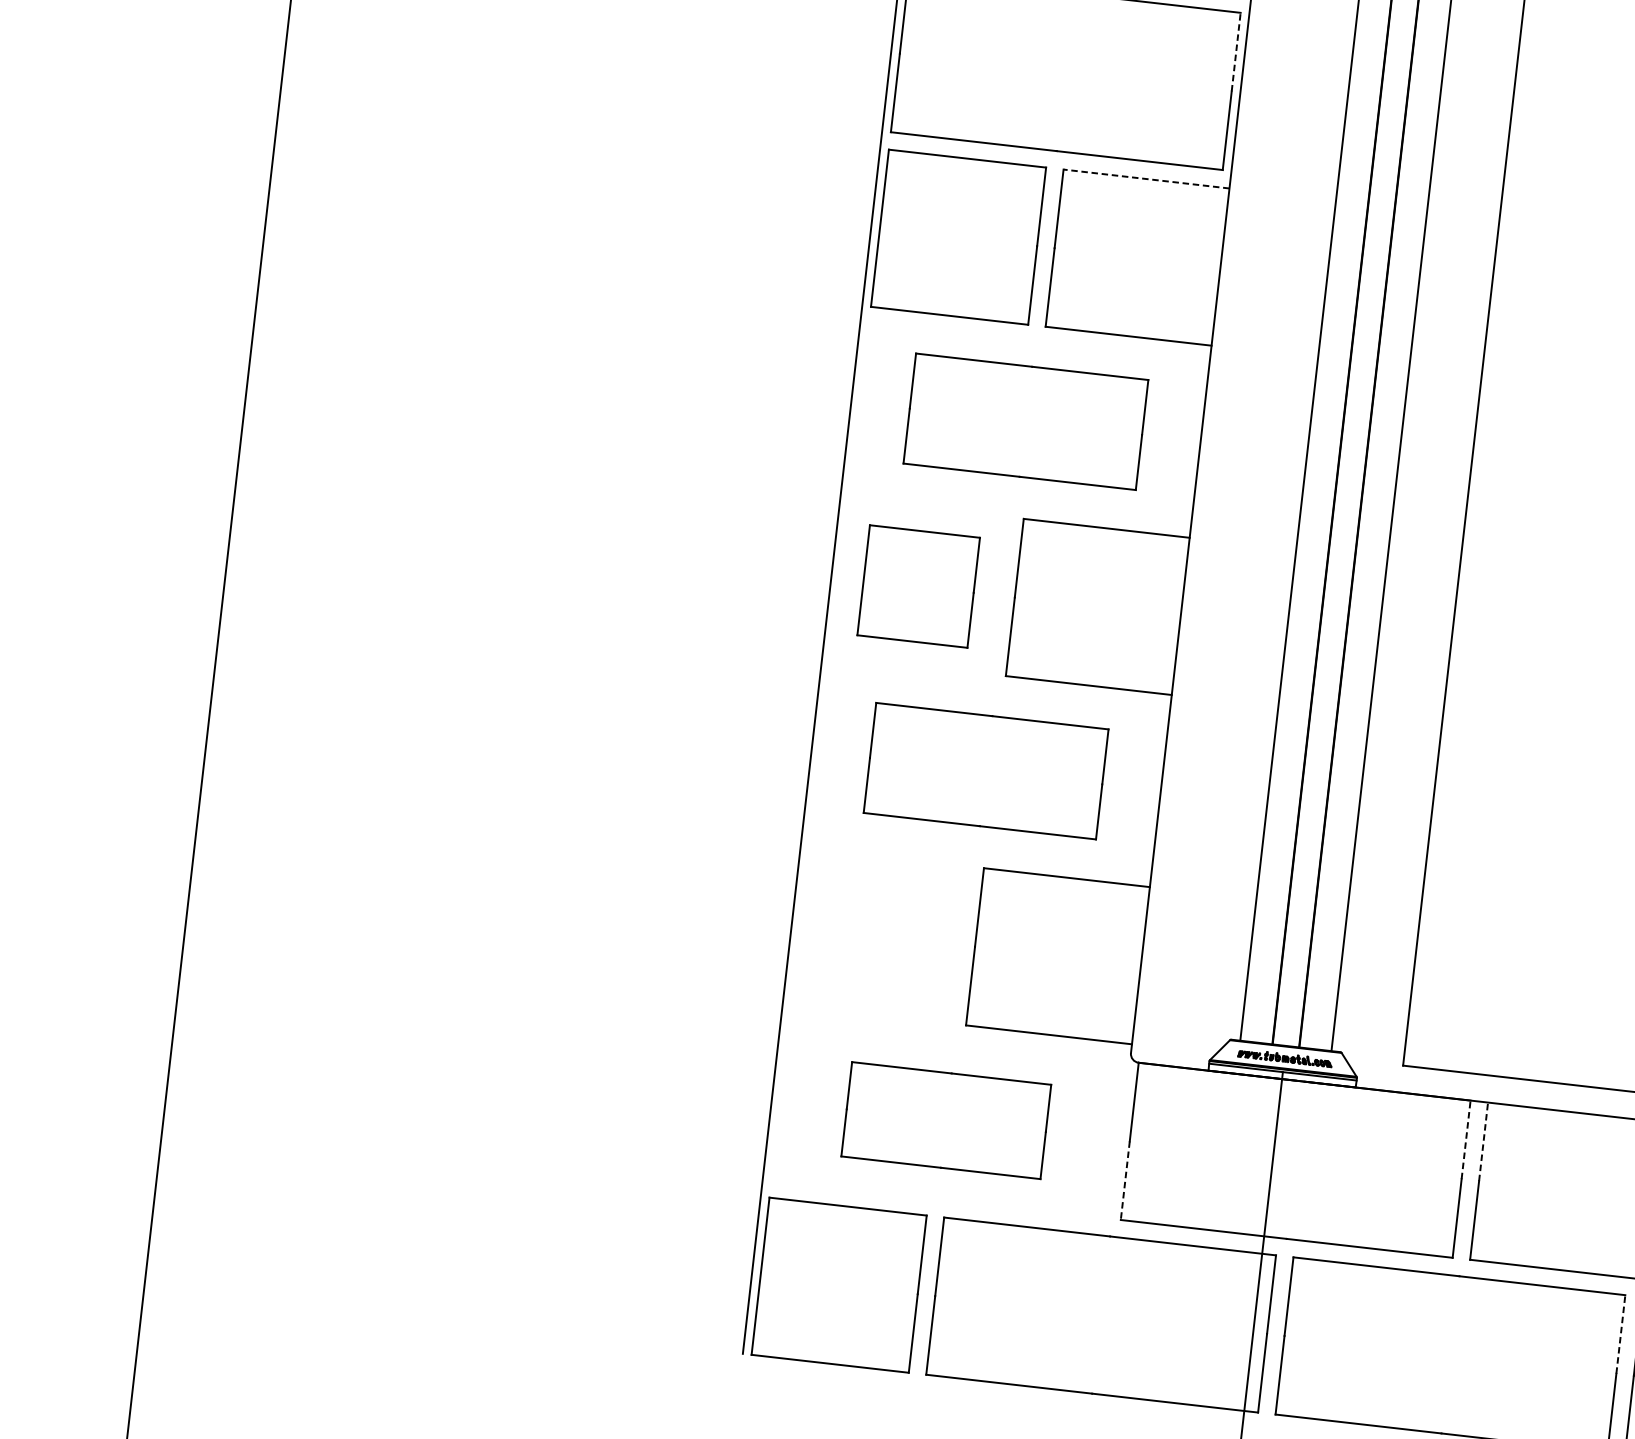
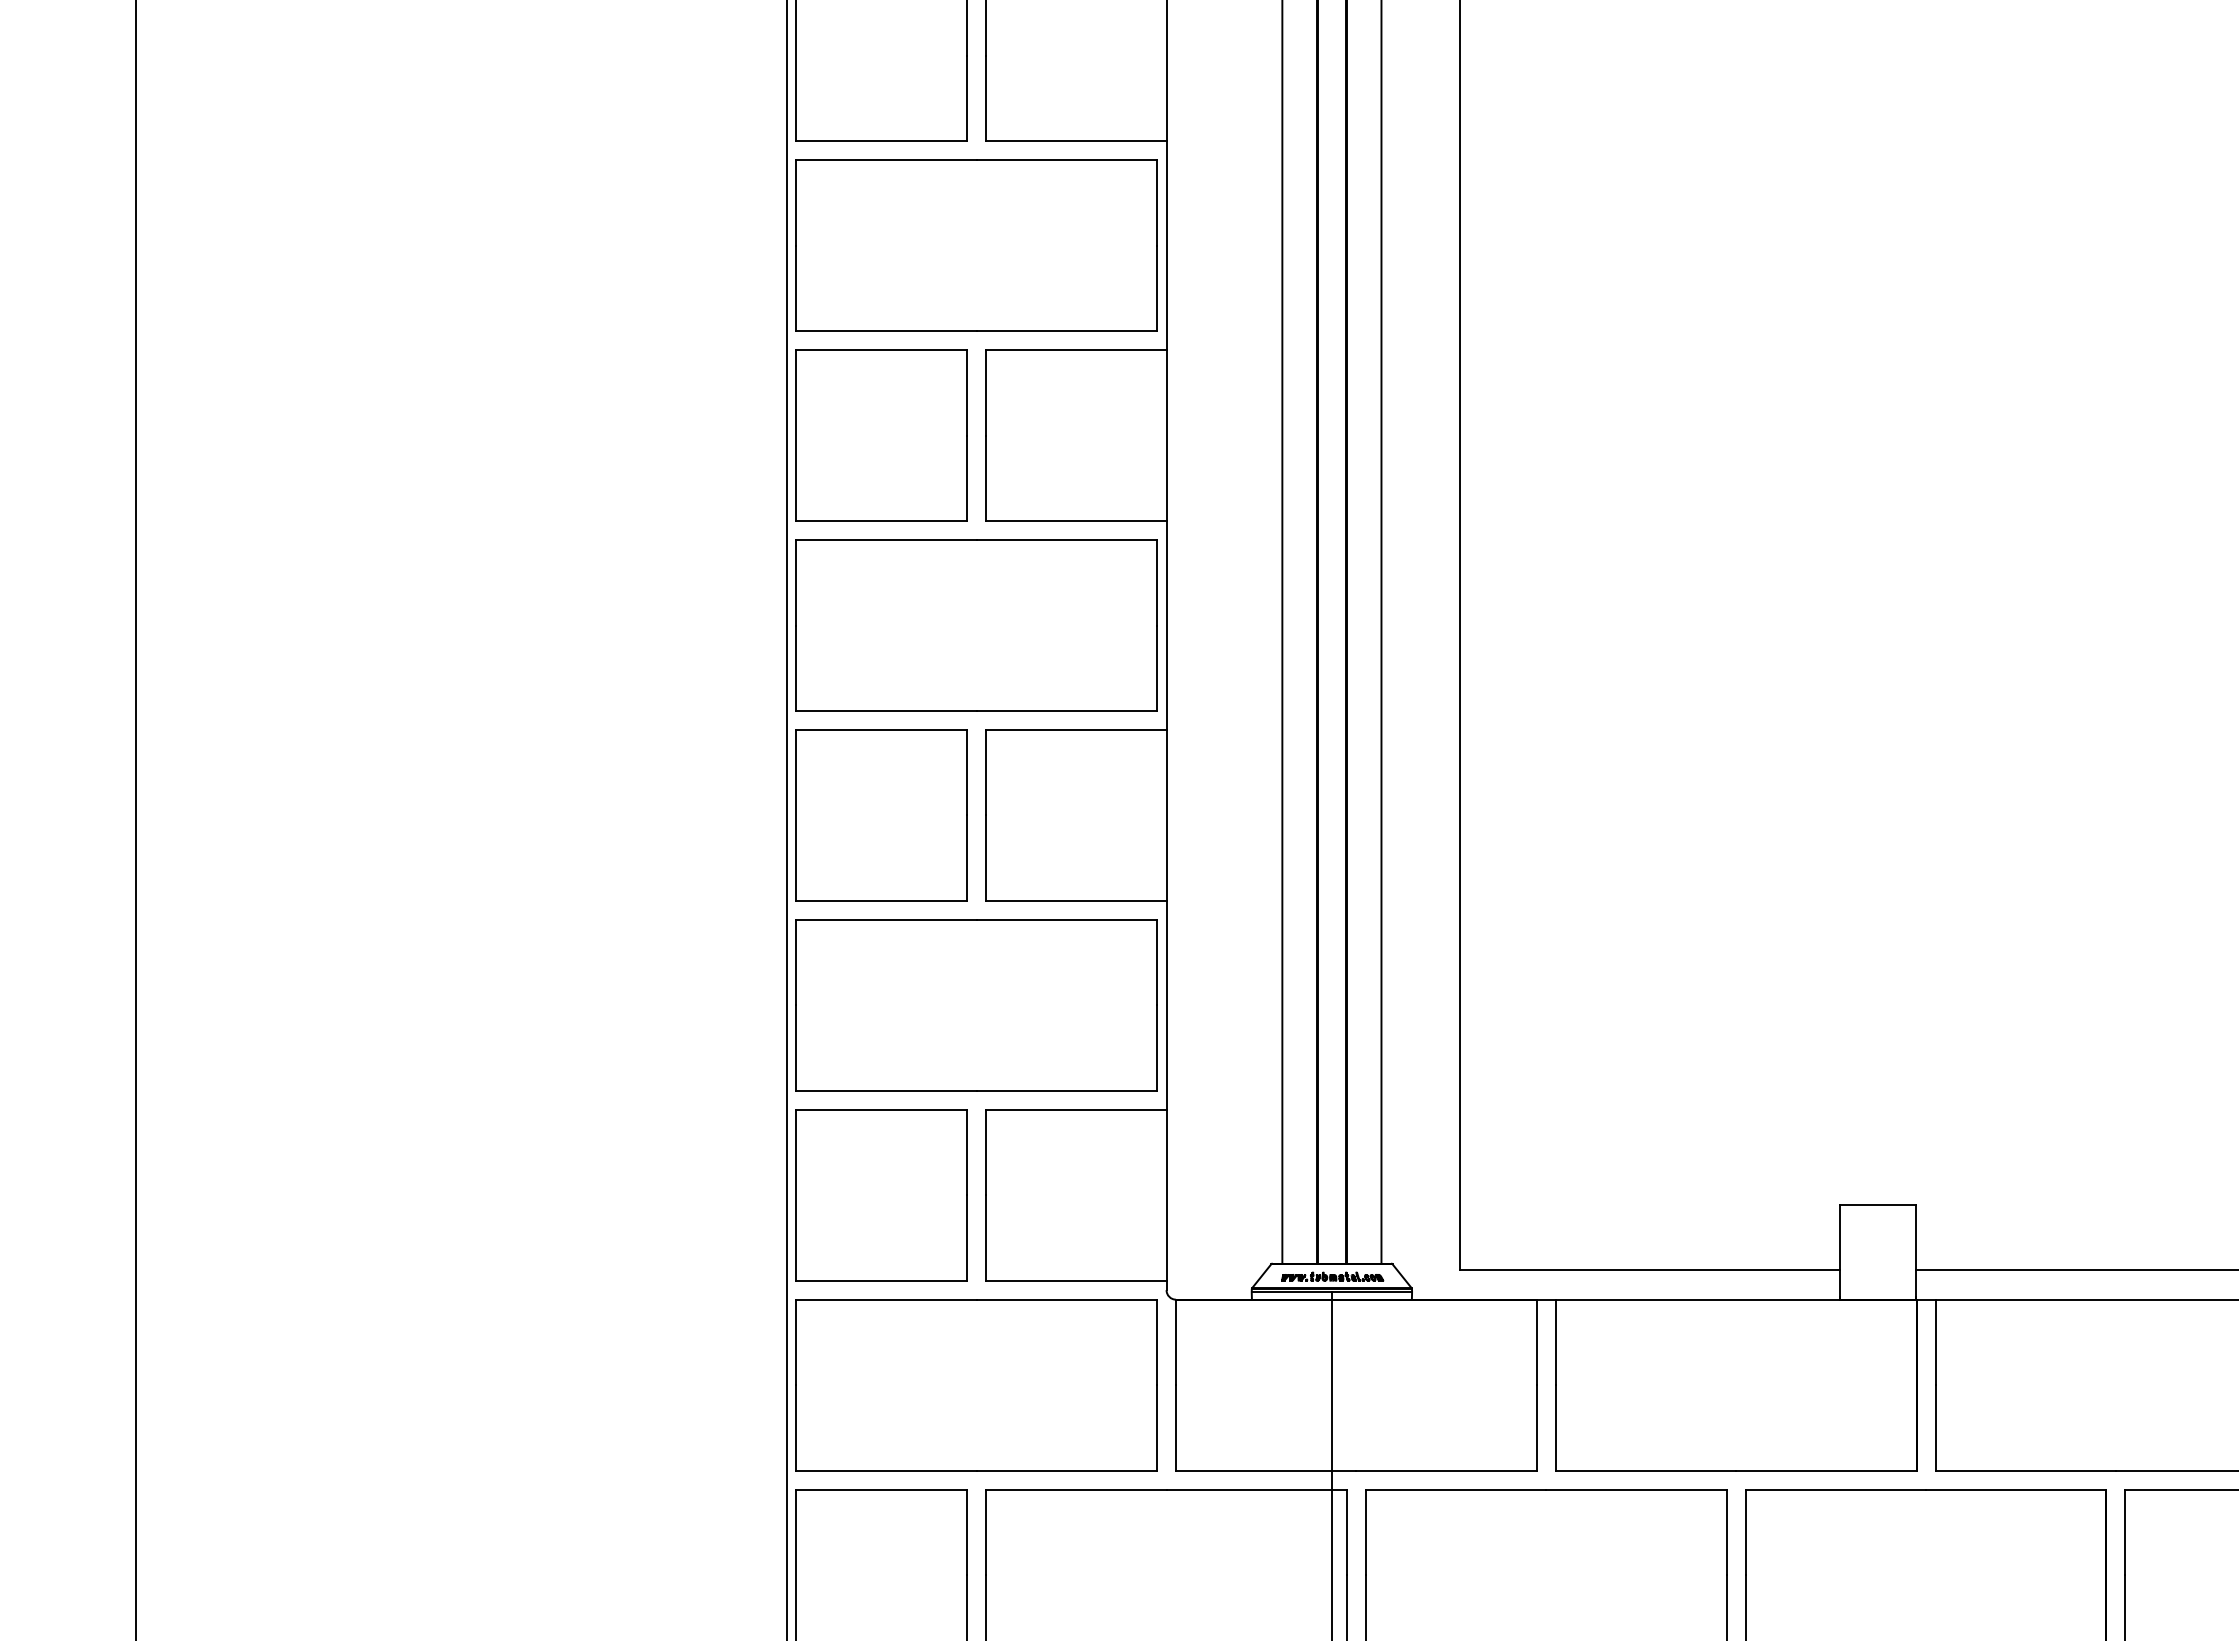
line: (1236, 52) -> (1157, 203), dashed -> solid
line: (1145, 179) -> (1075, 350), dashed -> solid
part: (1025, 421) -> (976, 625), size x1.43
part: (918, 586) -> (881, 815), size x1.43
part: (986, 771) -> (976, 1005), size x1.43
part: (878, 936) -> (881, 1195), added
part: (946, 1120) -> (976, 1385), size x1.67
line: (1465, 1139) -> (1536, 1342), dashed -> solid
line: (1483, 1141) -> (1555, 1342), dashed -> solid
line: (1125, 1180) -> (1176, 1427), dashed -> solid
line: (1620, 1334) -> (1726, 1532), dashed -> solid

